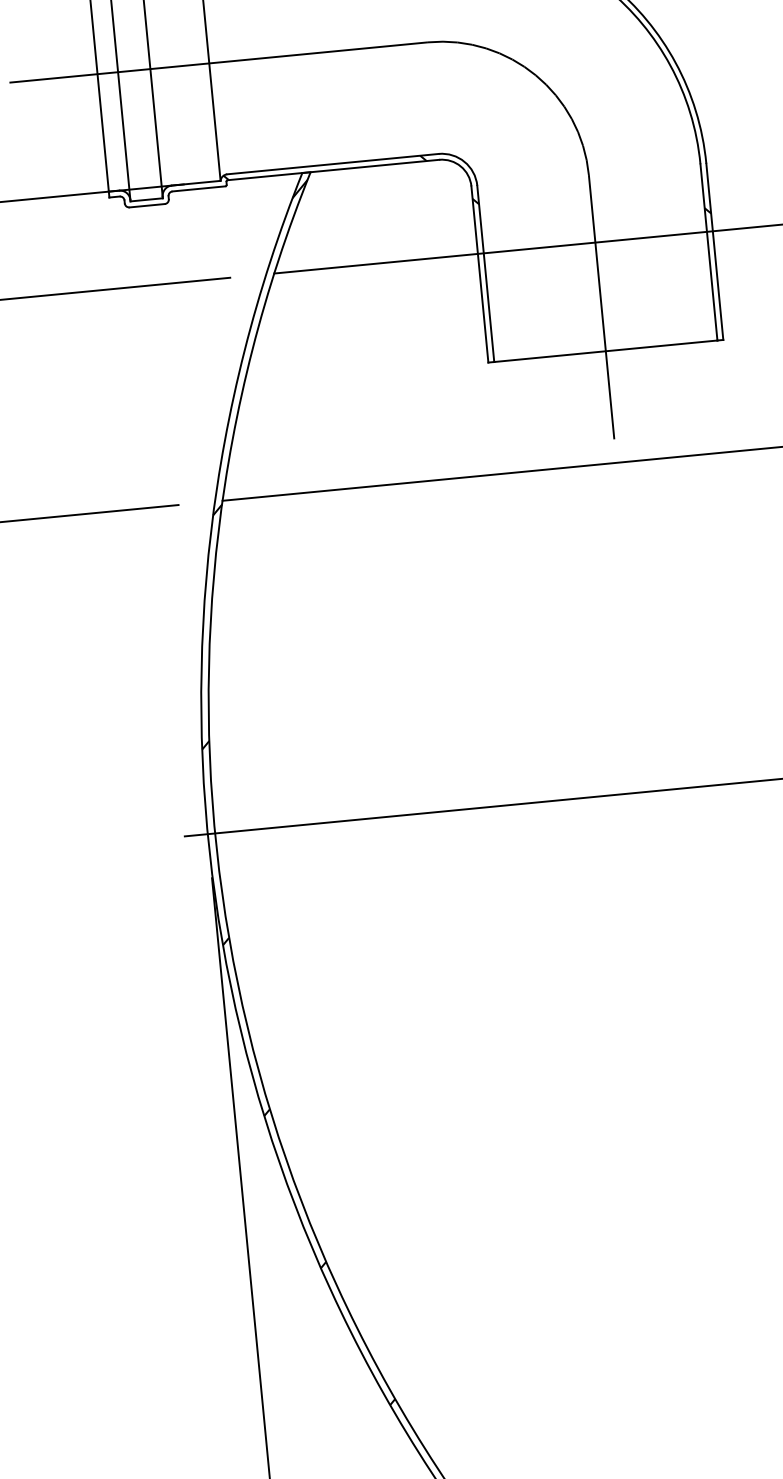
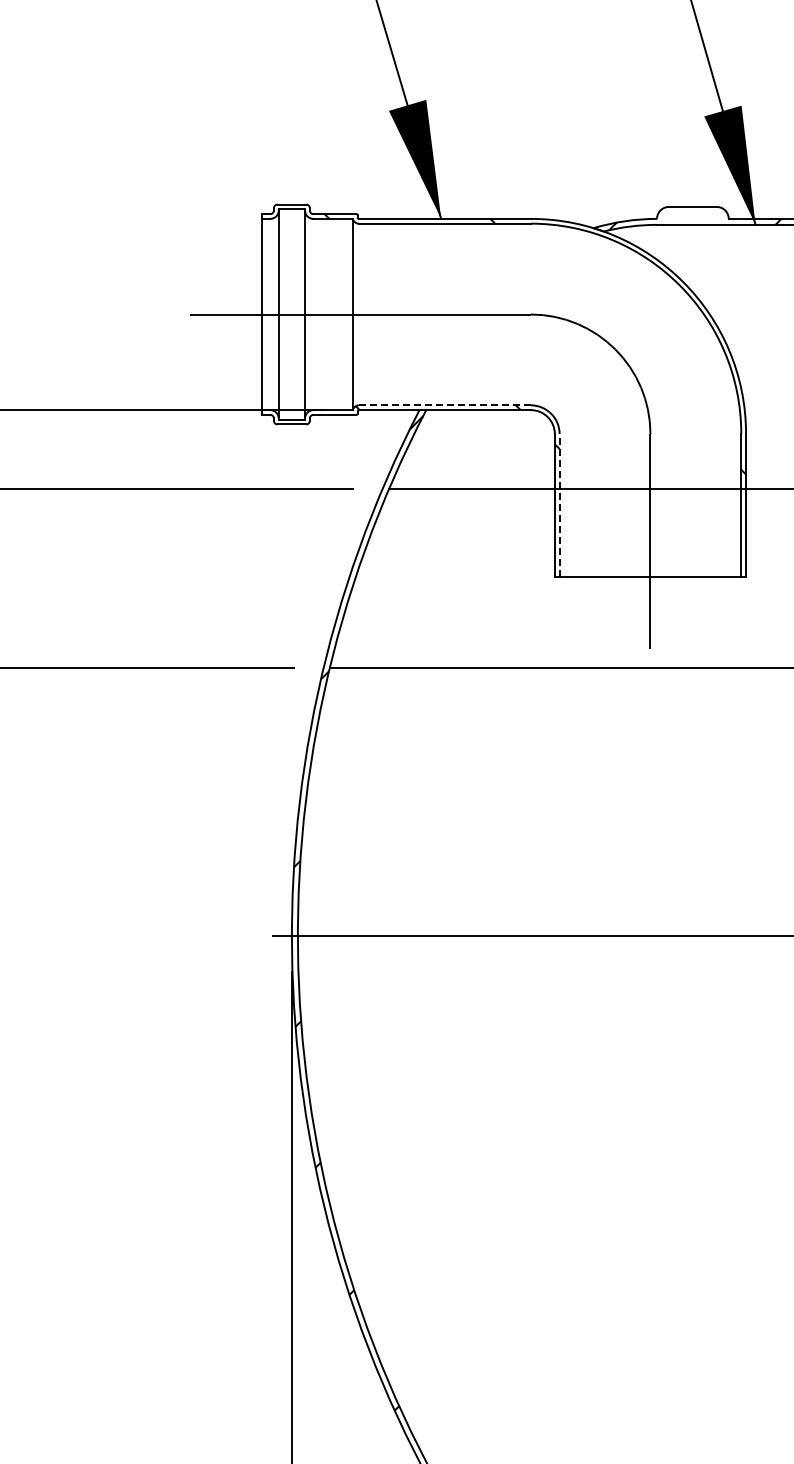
line: (333, 164) -> (445, 405), solid -> dashed
line: (485, 273) -> (559, 505), solid -> dashed

